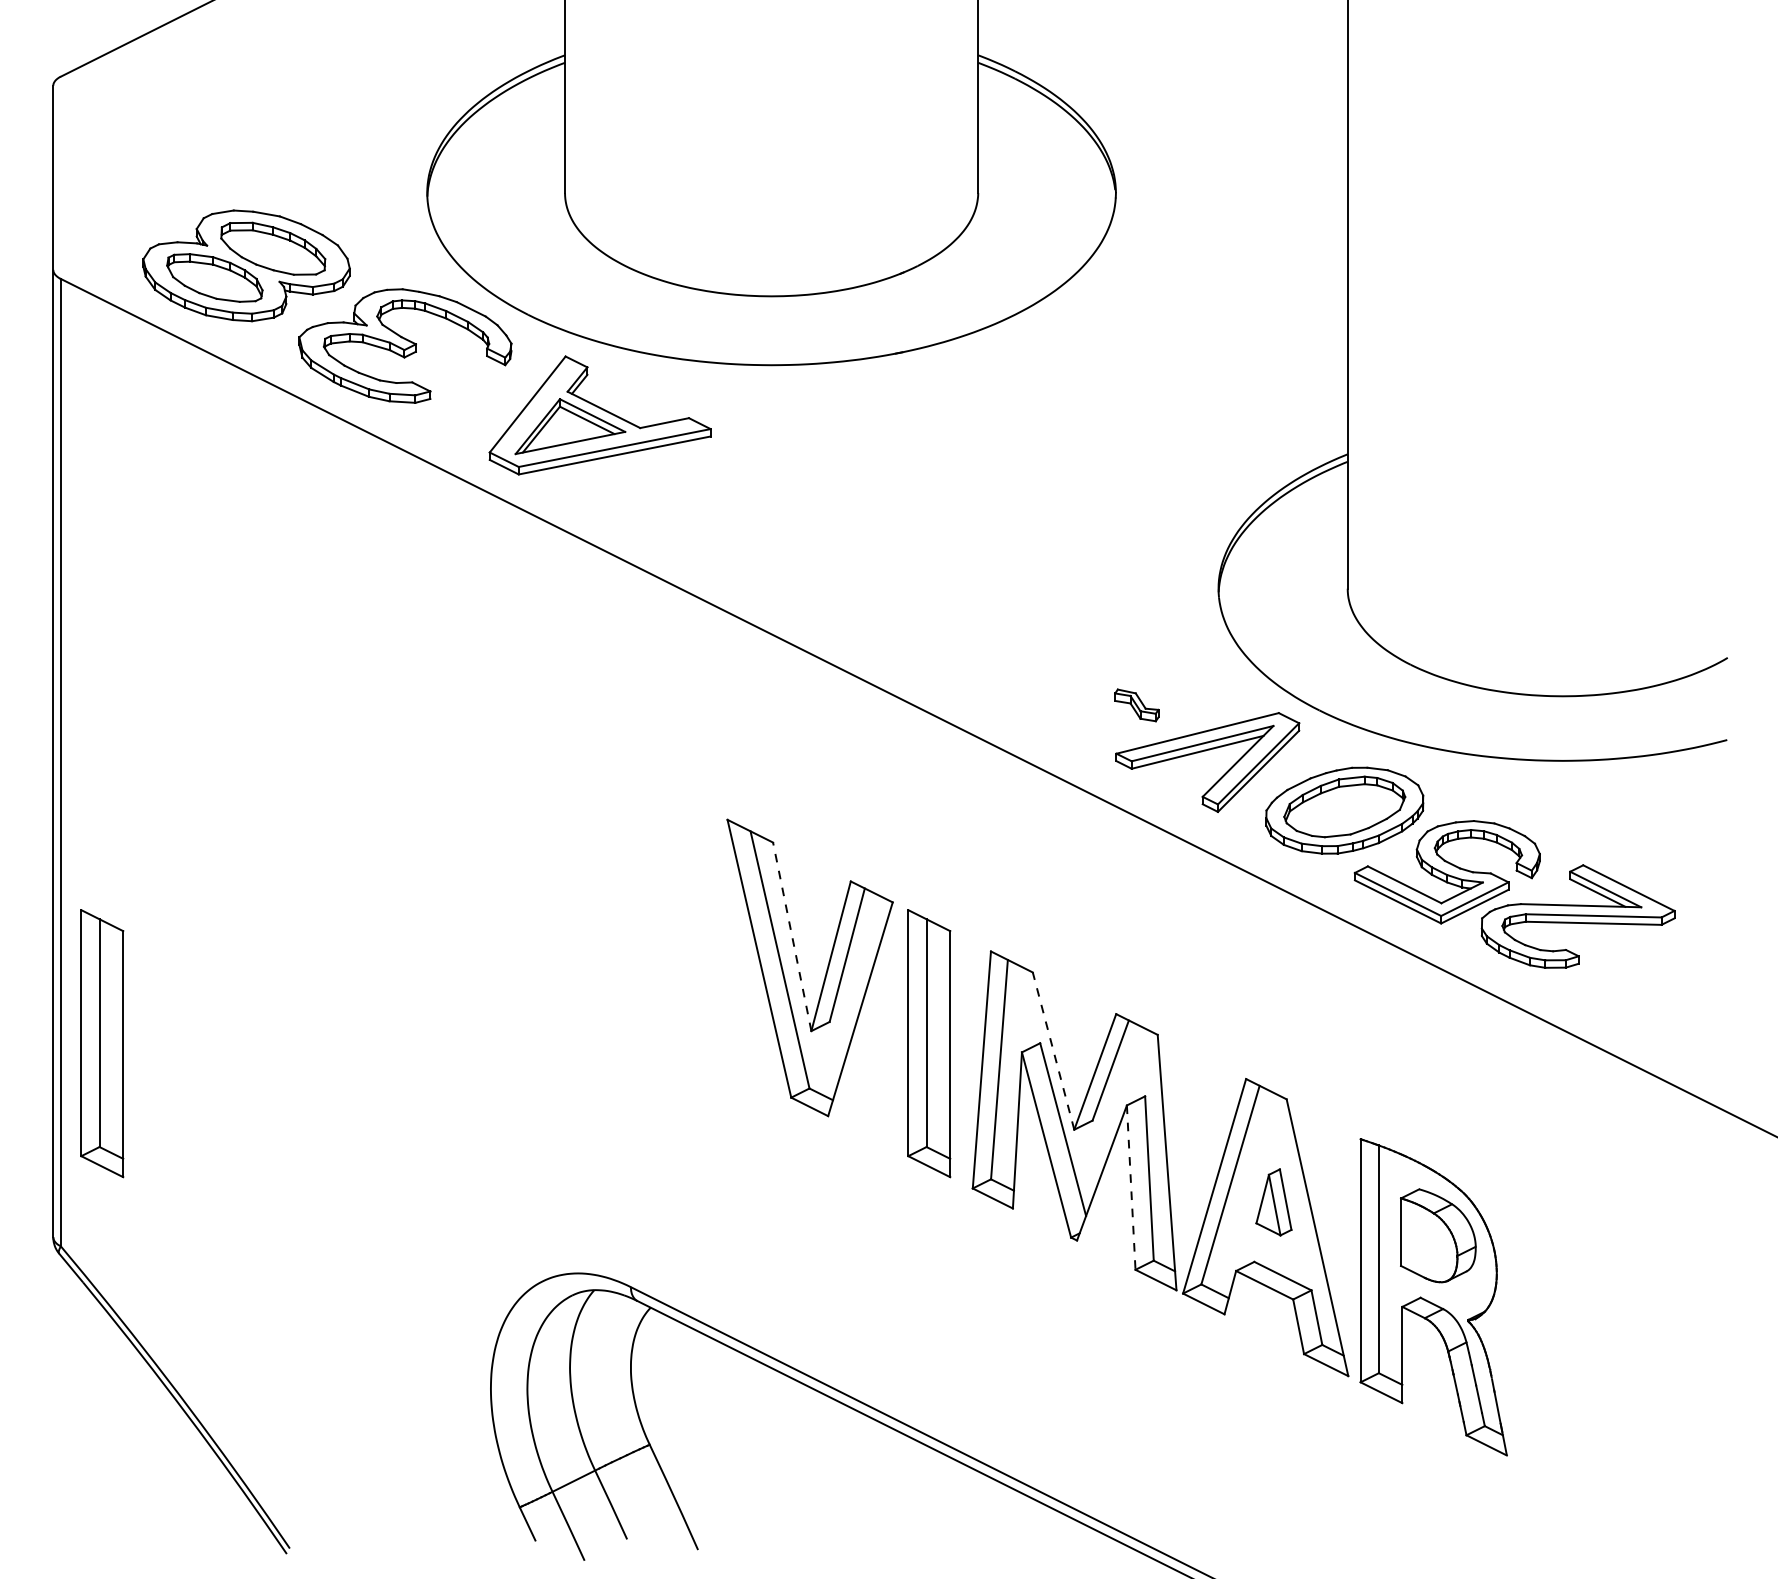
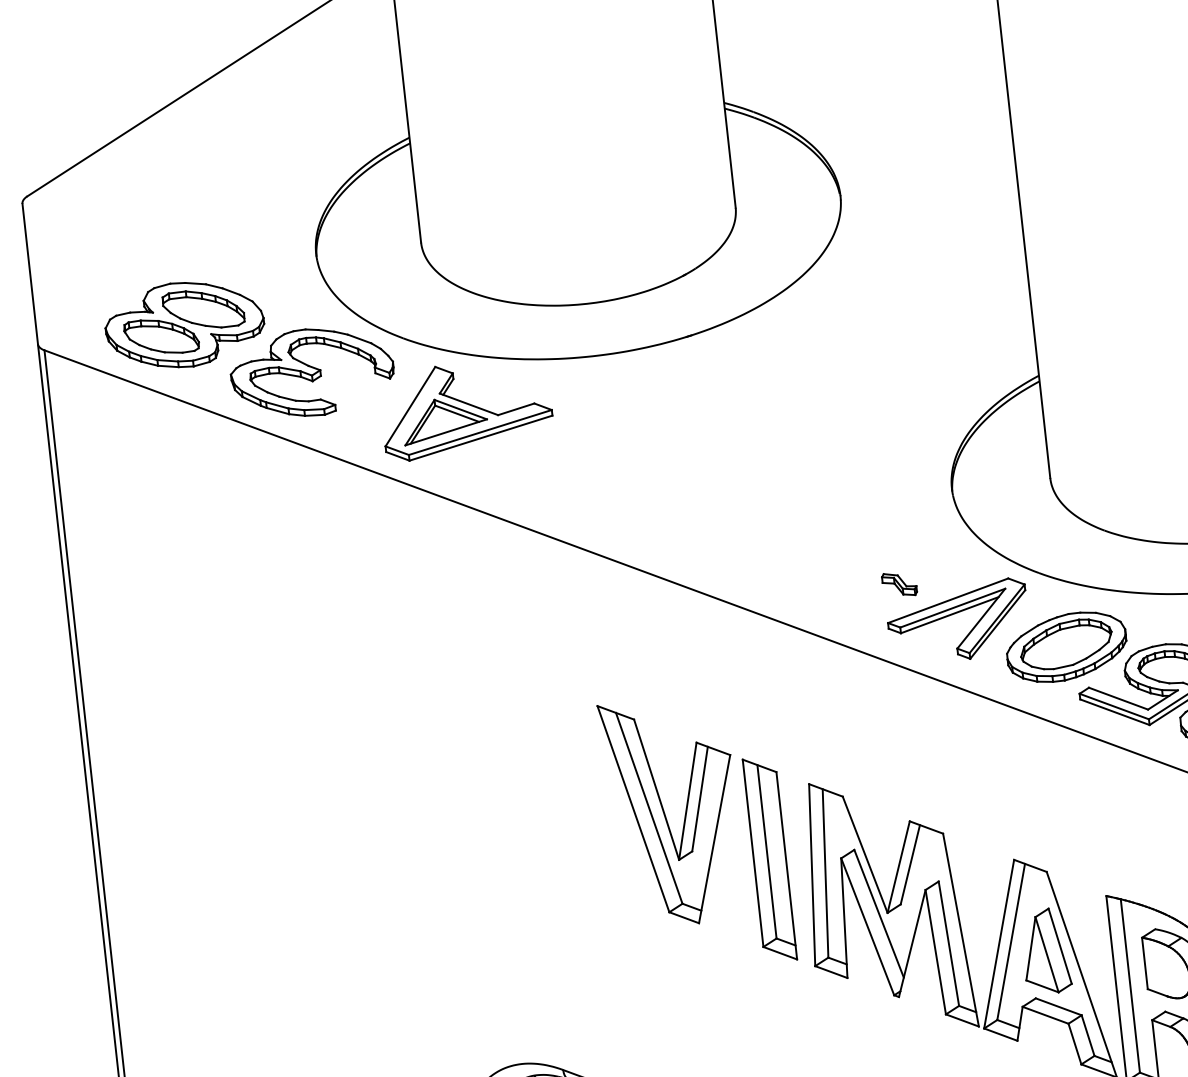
line: (792, 936) -> (656, 789), dashed -> solid
part: (102, 1043) -> (140, 928), removed
line: (1053, 1050) -> (865, 854), dashed -> solid
line: (1131, 1188) -> (936, 952), dashed -> solid
part: (1273, 1202) -> (1045, 951), size x1.67

